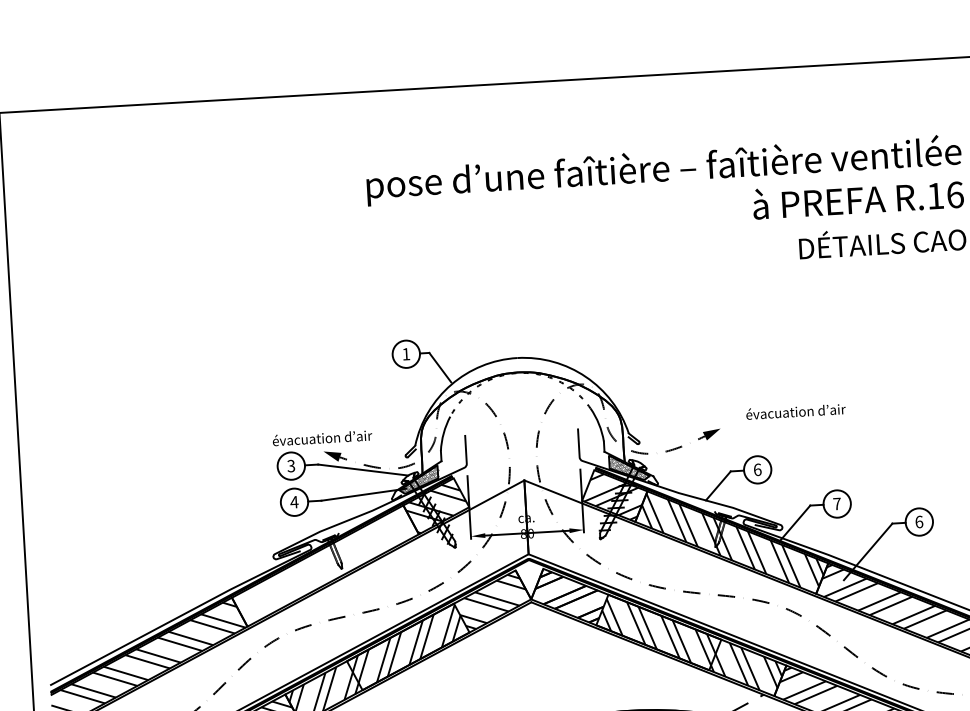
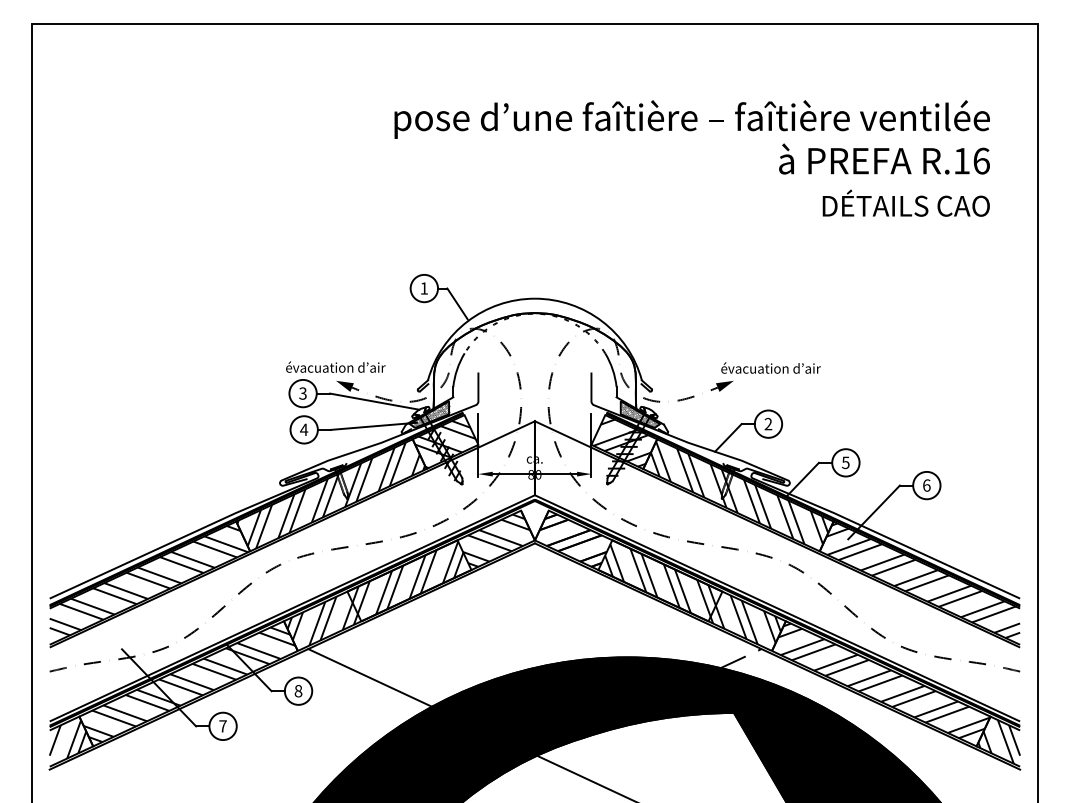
text: (795, 410) -> (770, 367), moved
text: (757, 469) -> (768, 423), 6 -> 2
text: (836, 503) -> (845, 462), 7 -> 5
hatch: (325, 566) -> (331, 495), added

